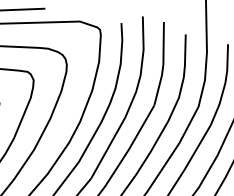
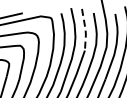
line: (163, 64) -> (85, 29), solid -> dashed

